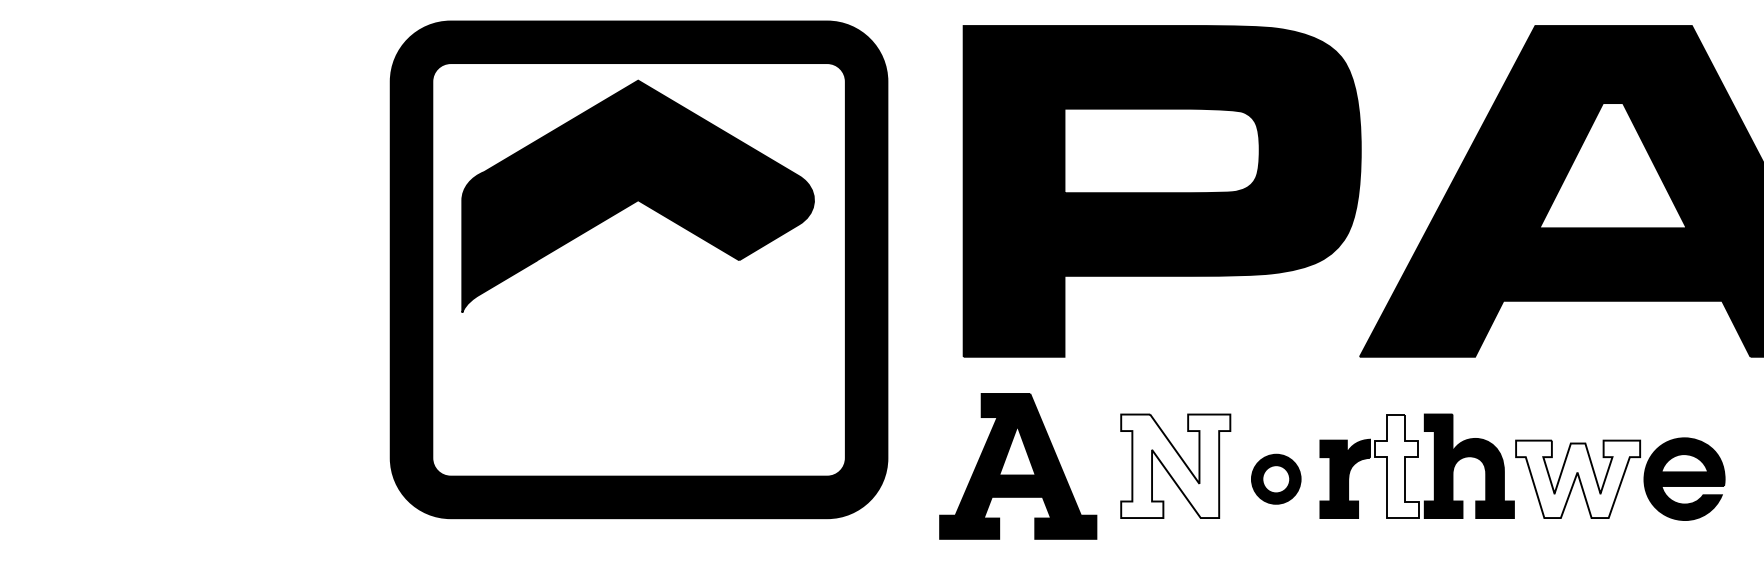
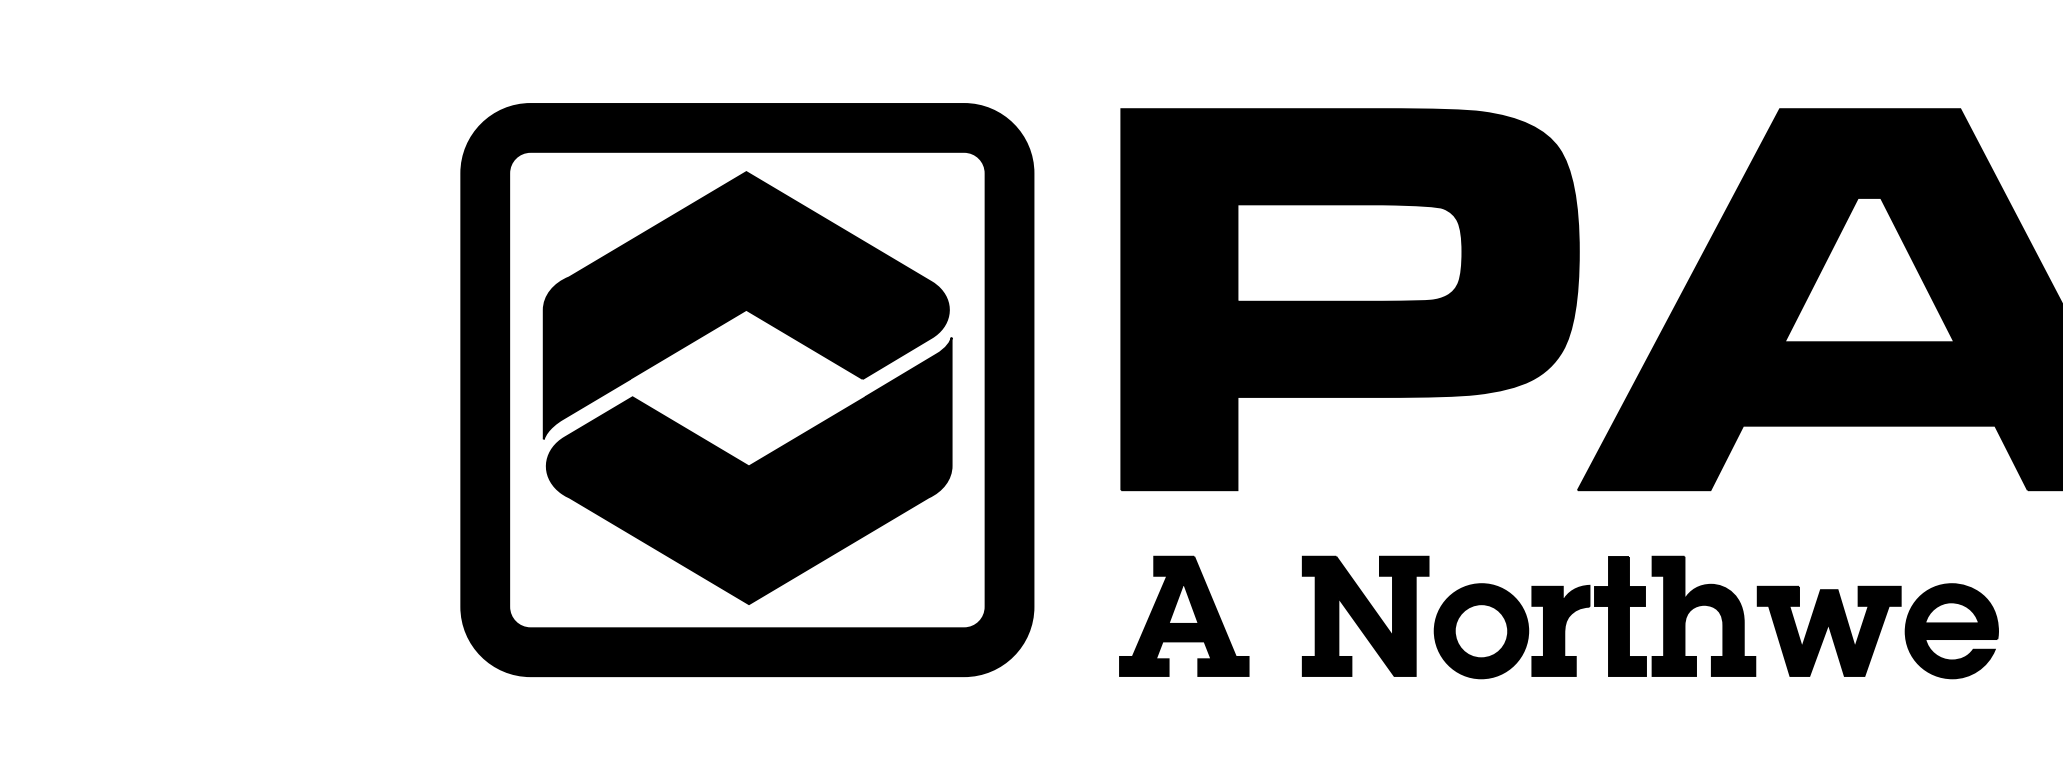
part: (640, 339) -> (748, 470), added
part: (1018, 465) -> (1184, 615), size x0.71
fill: (1175, 465) -> (1365, 615), added
fill: (1396, 465) -> (1619, 615), added
fill: (1577, 478) -> (1828, 630), added
part: (1276, 479) -> (1481, 631), size x1.67

